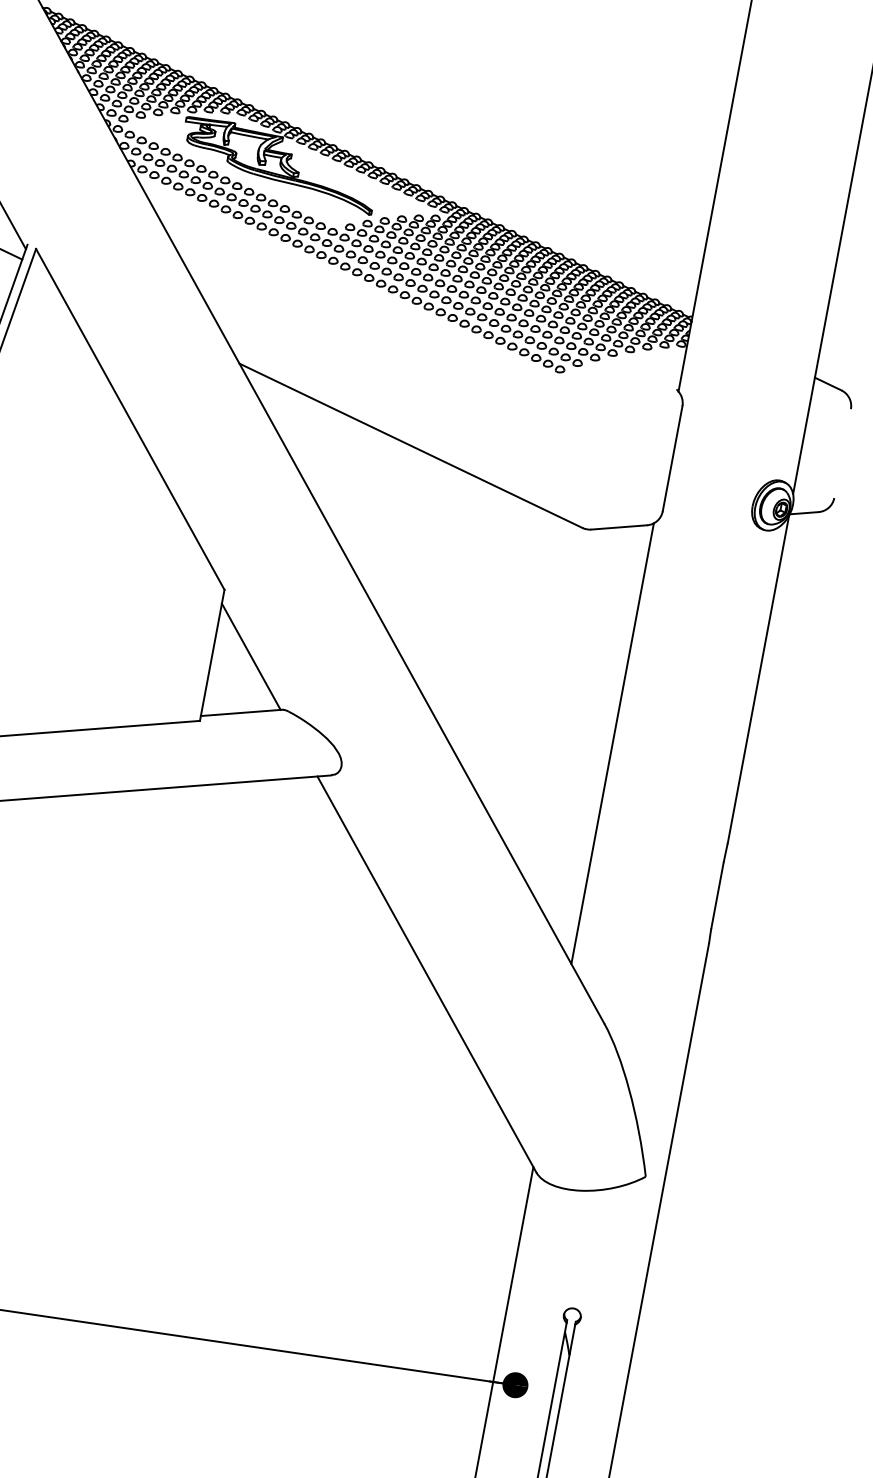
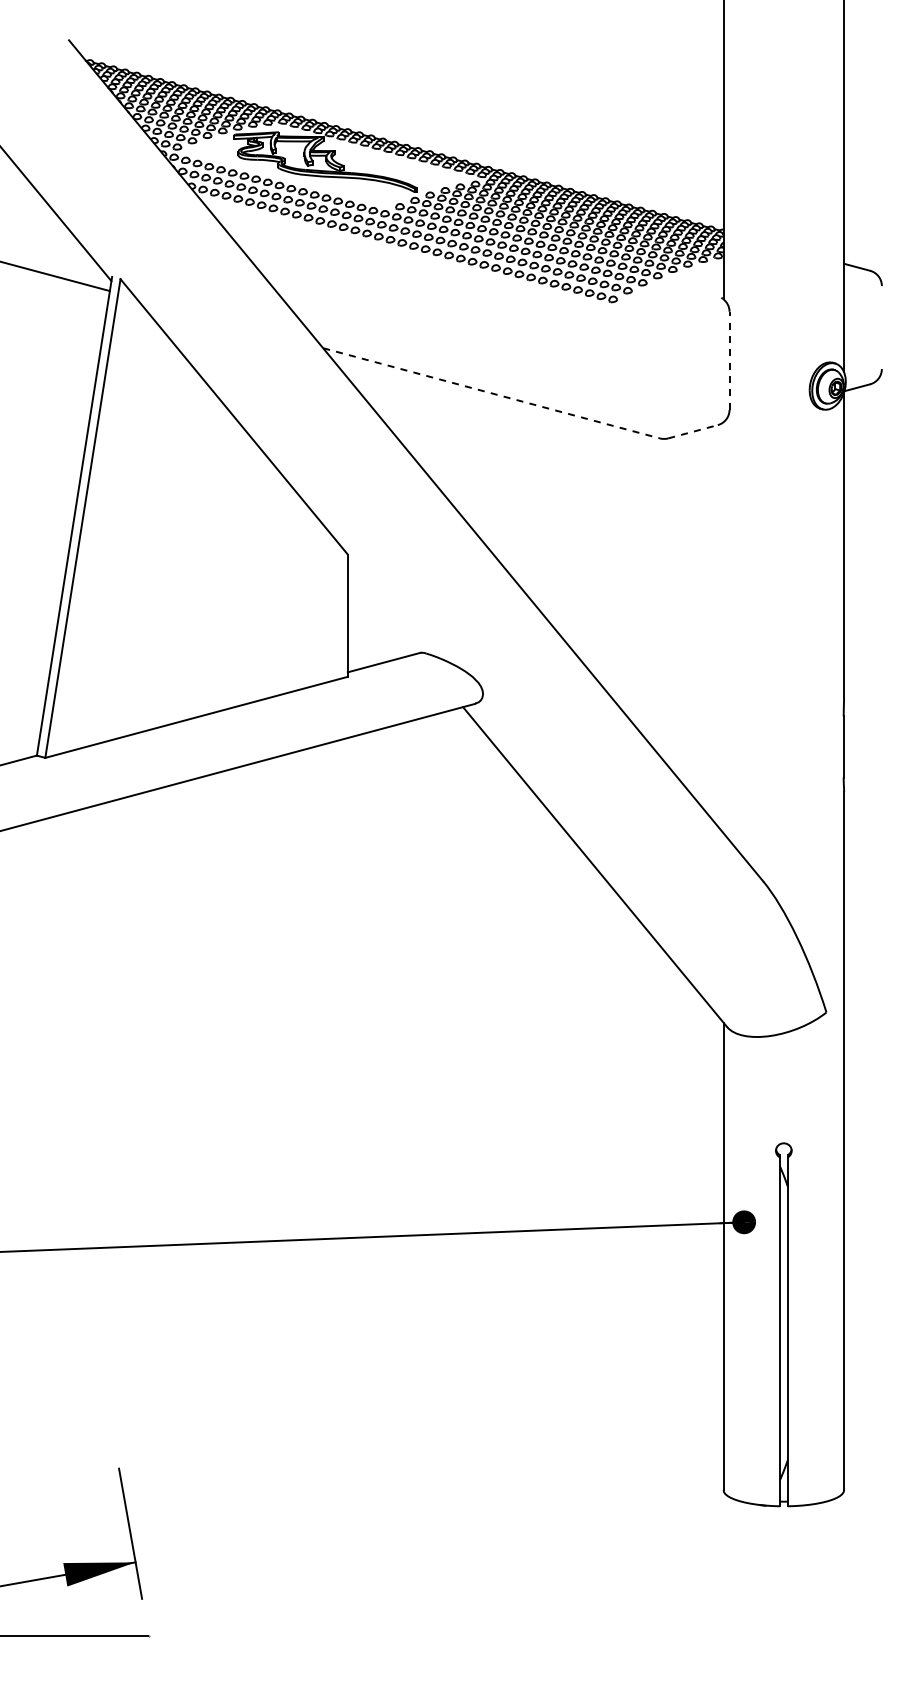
line: (411, 446) -> (492, 393), solid -> dashed
line: (672, 458) -> (729, 360), solid -> dashed
line: (618, 527) -> (692, 431), solid -> dashed
line: (250, 656) -> (382, 610), removed
line: (612, 743) -> (723, 627), removed

